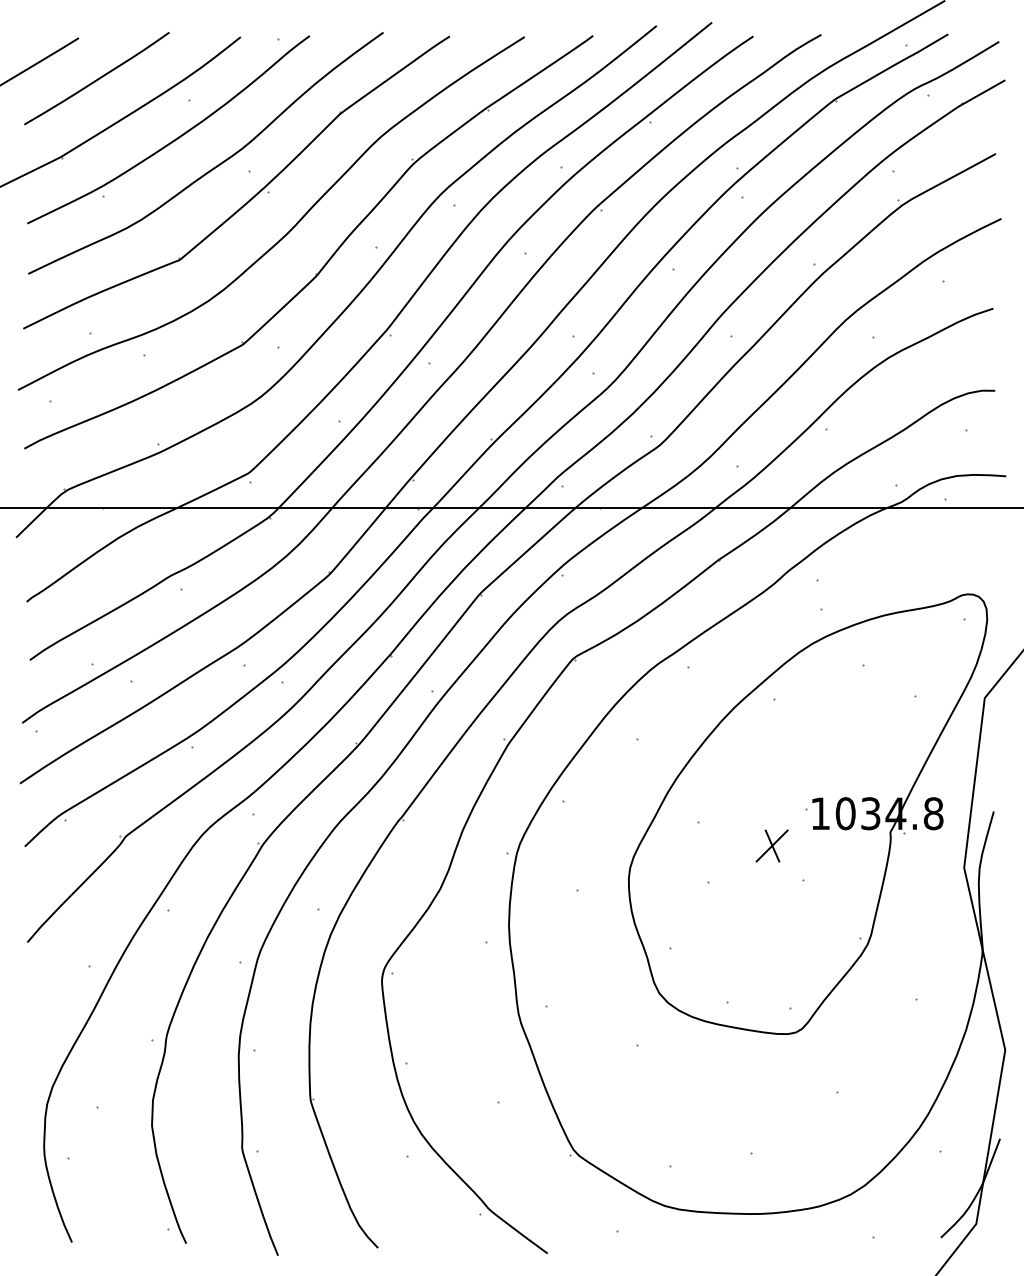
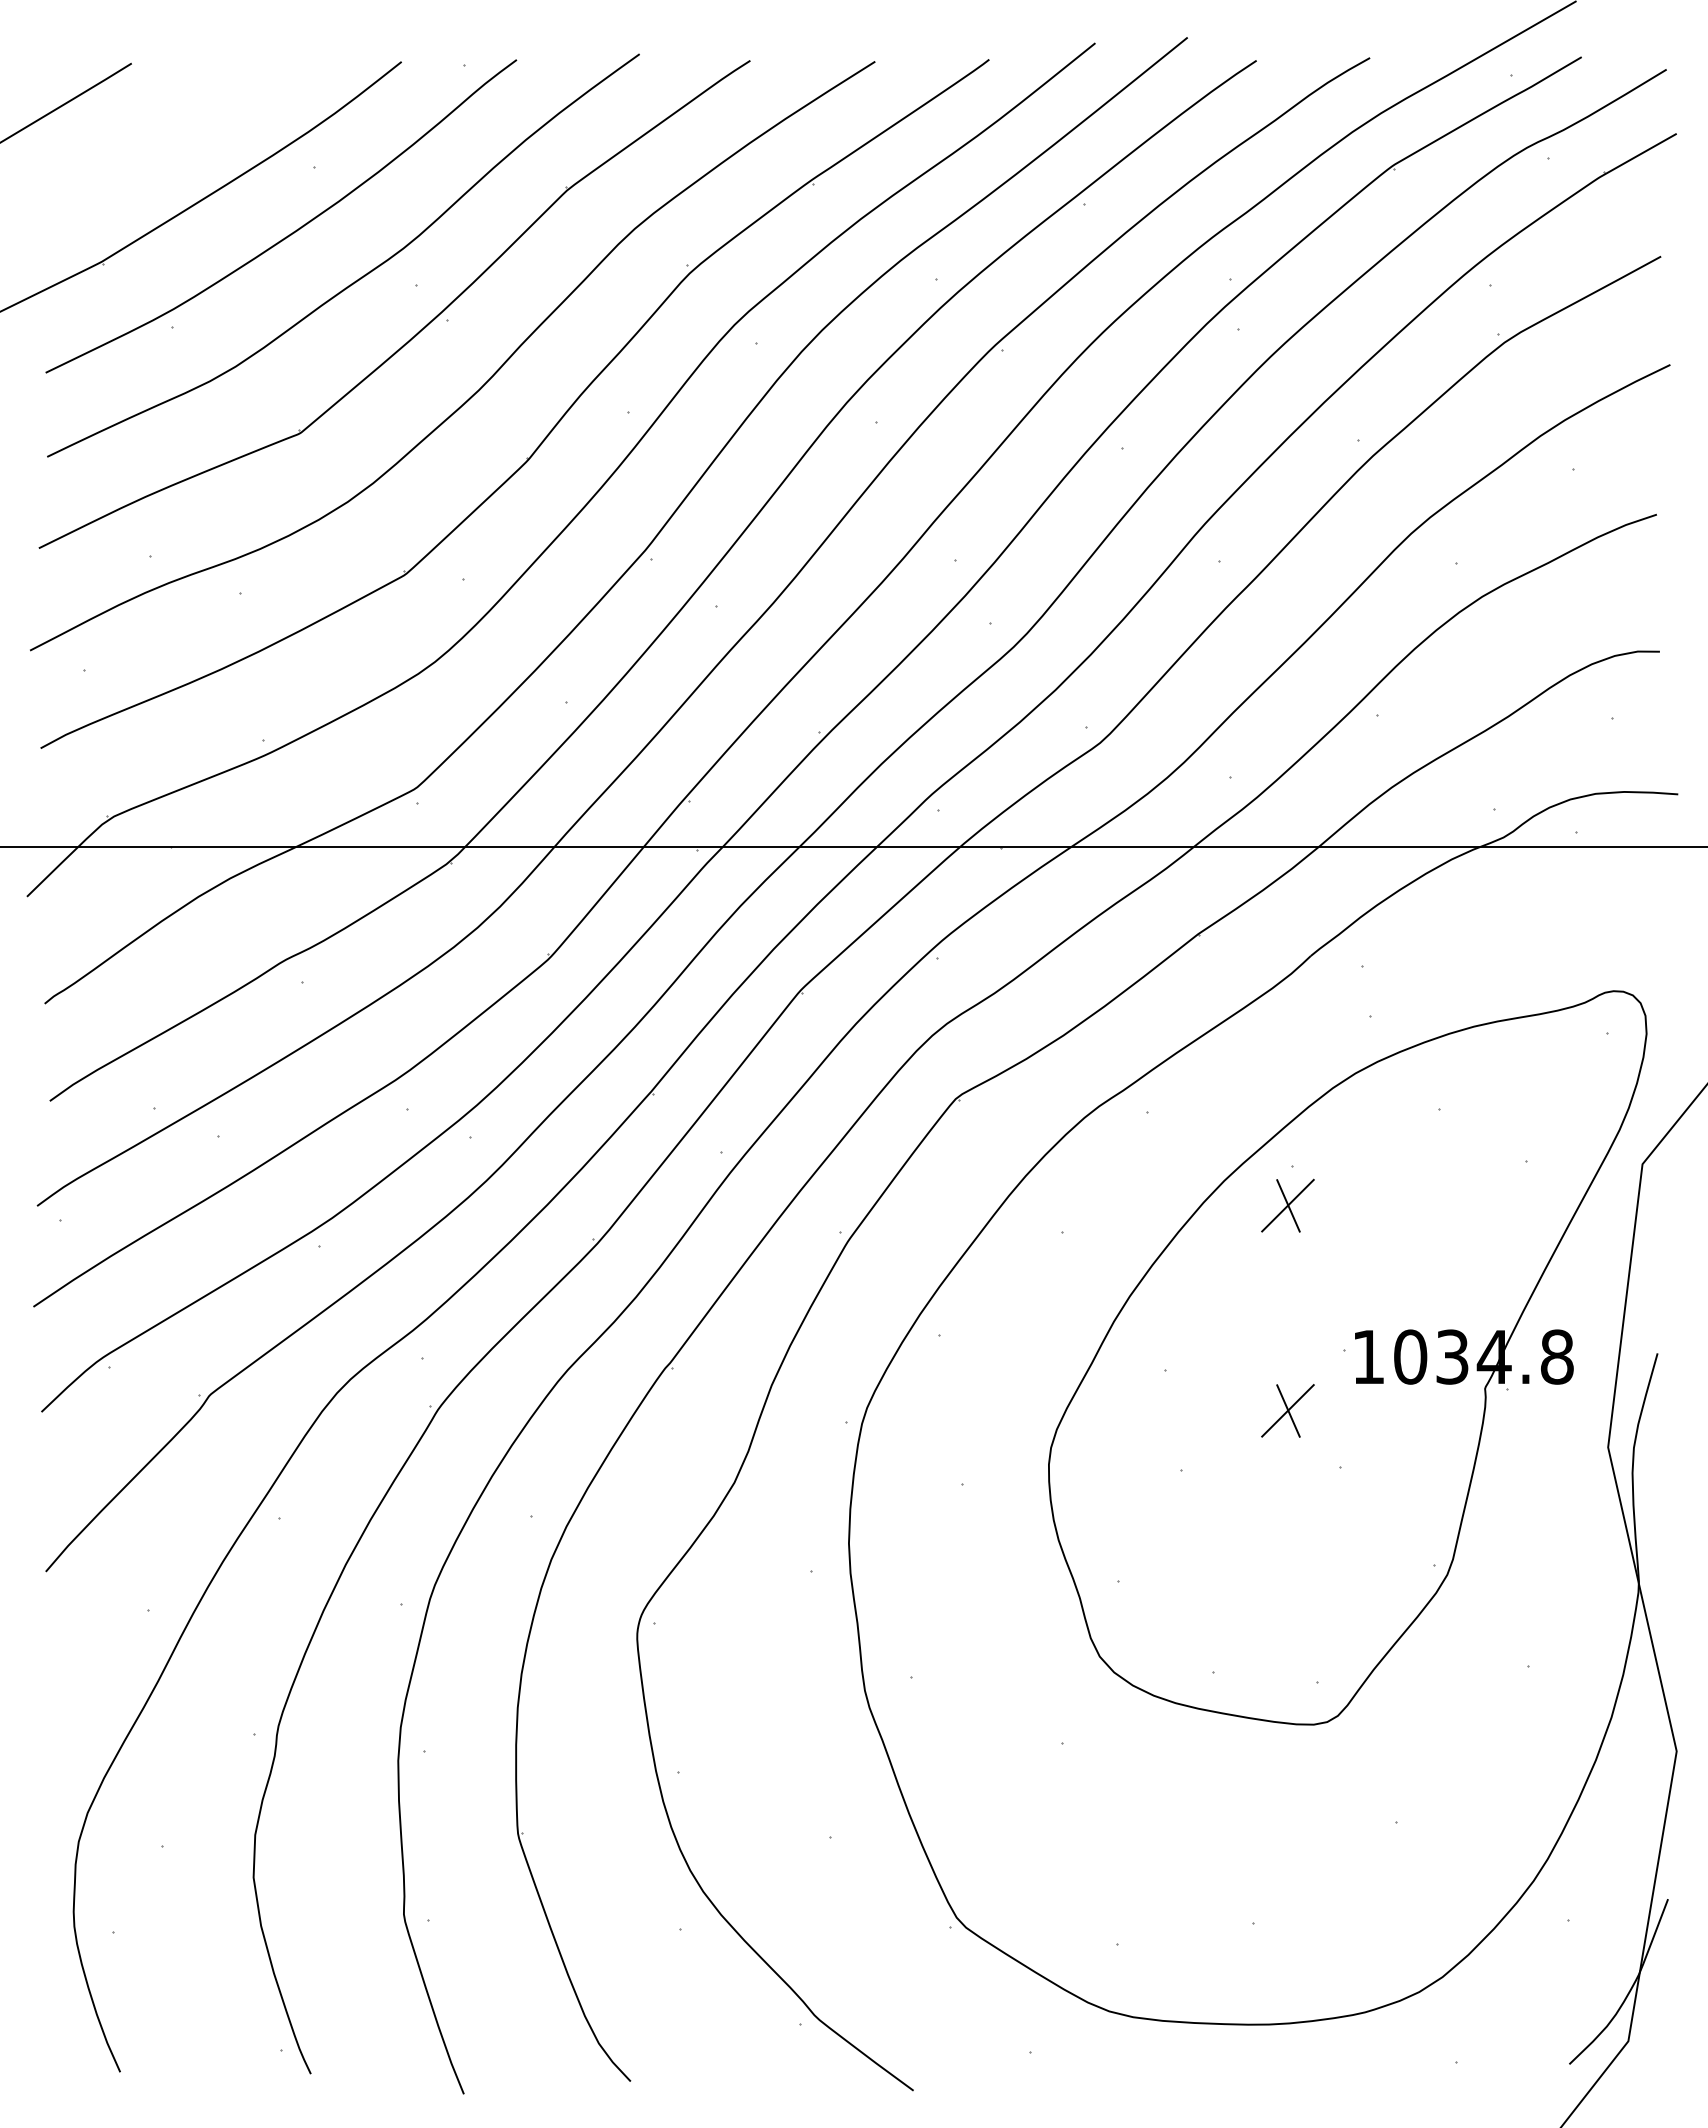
curve: (97, 78) -> (162, 130), removed
part: (771, 722) -> (1286, 1204), added

